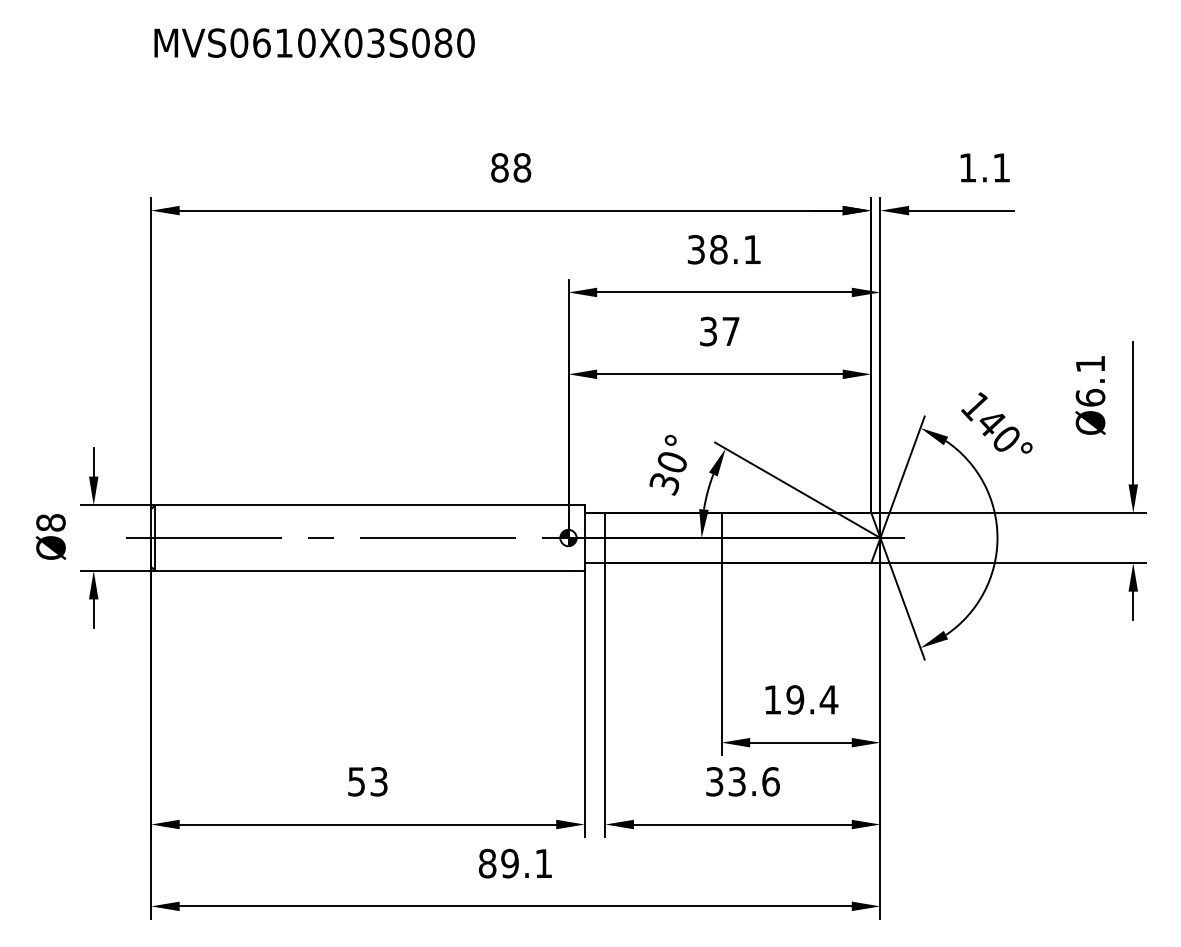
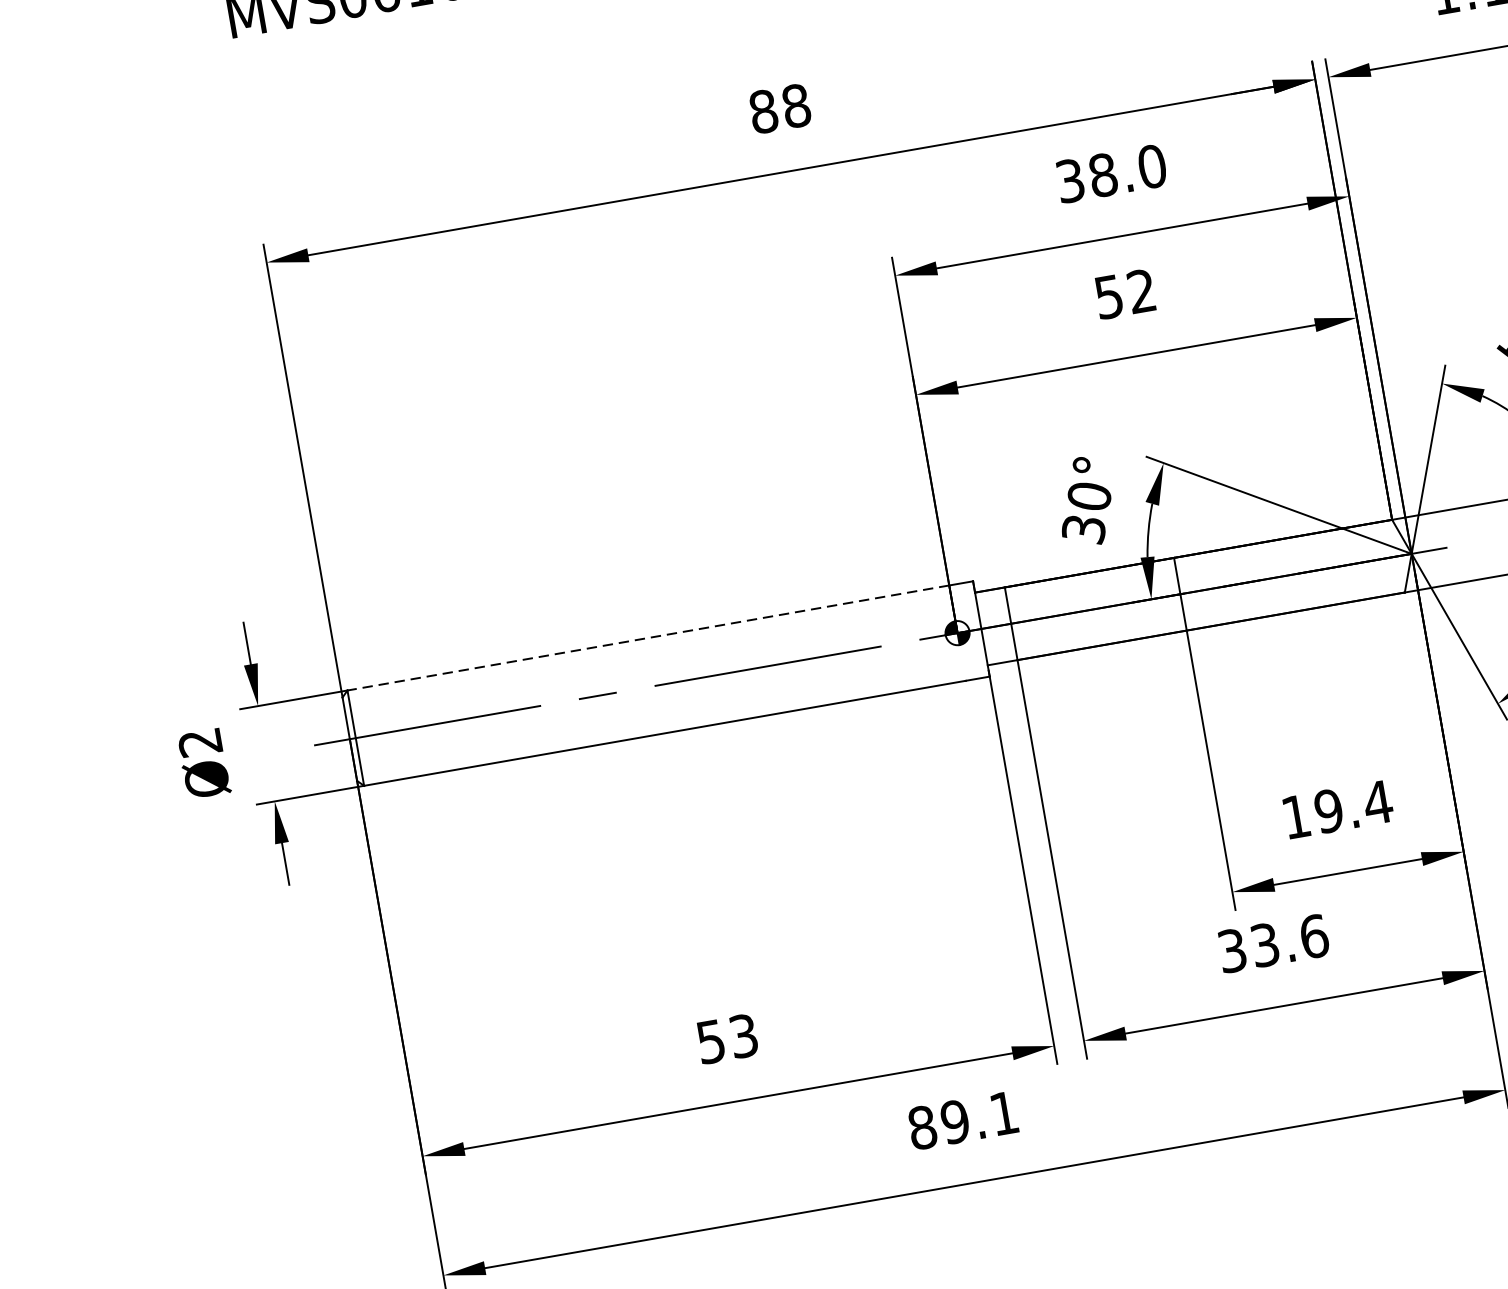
text: (752, 249) -> (1152, 166), 38.1 -> 38.0
text: (719, 330) -> (1124, 292), 37 -> 52
line: (361, 505) -> (647, 638), solid -> dashed
text: (50, 522) -> (199, 742), Ø8 -> Ø2

